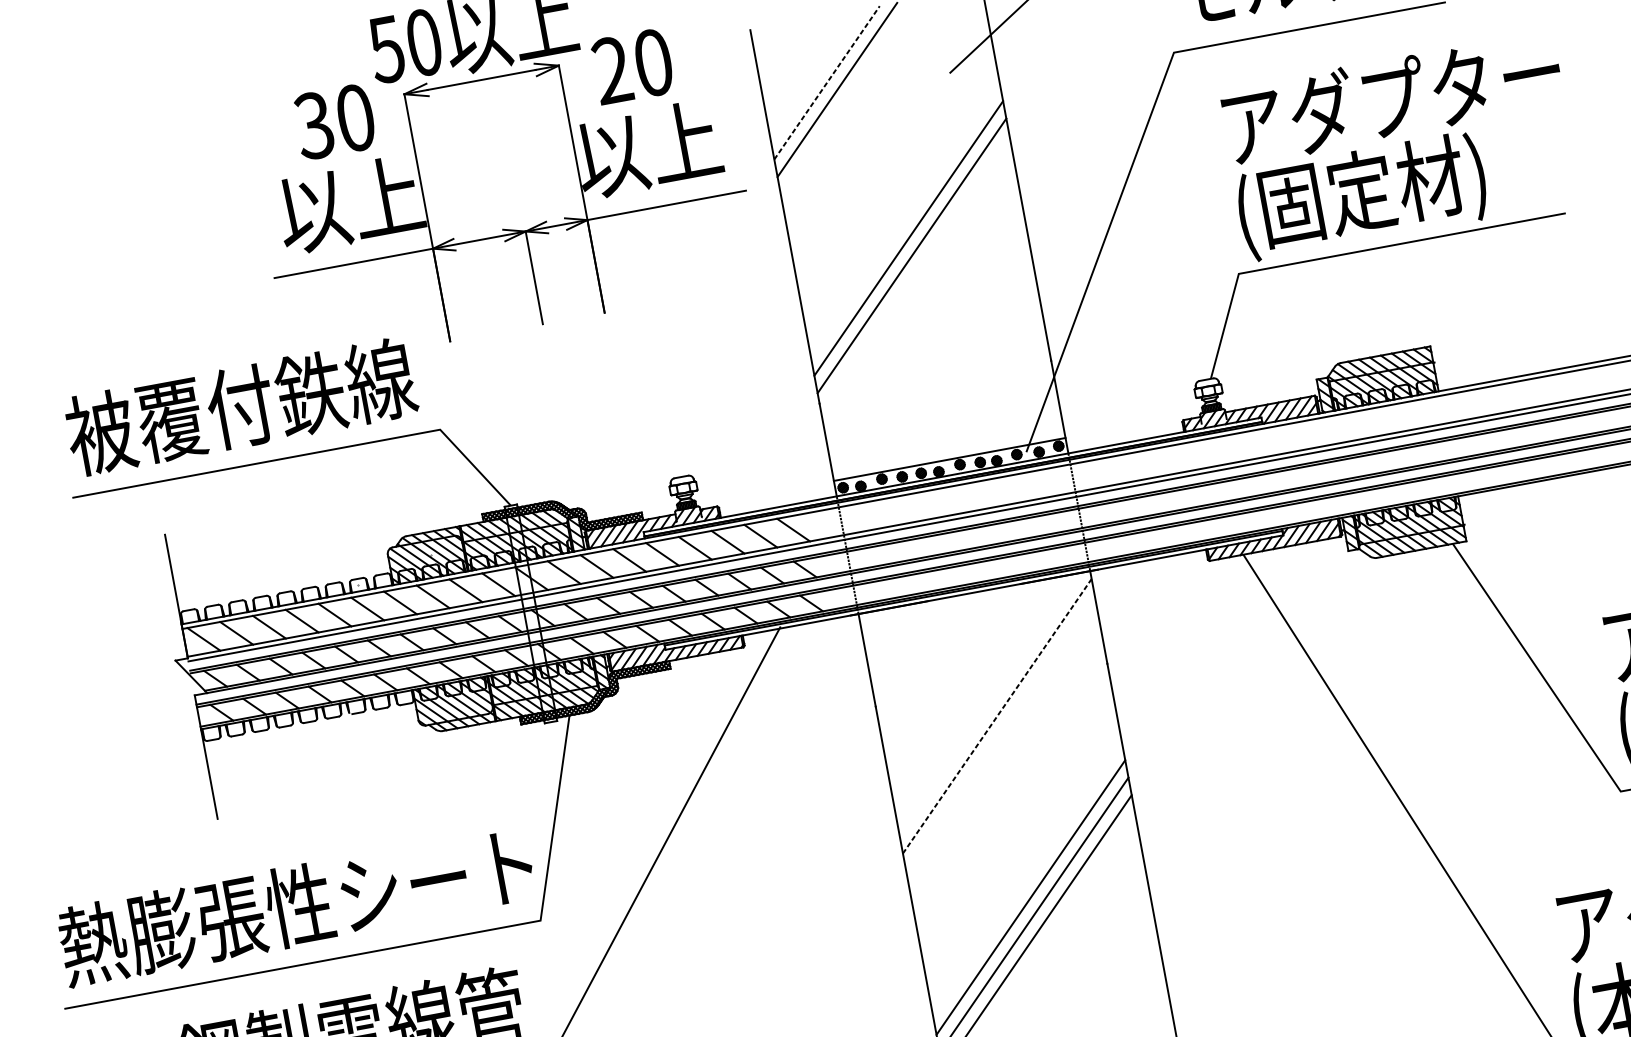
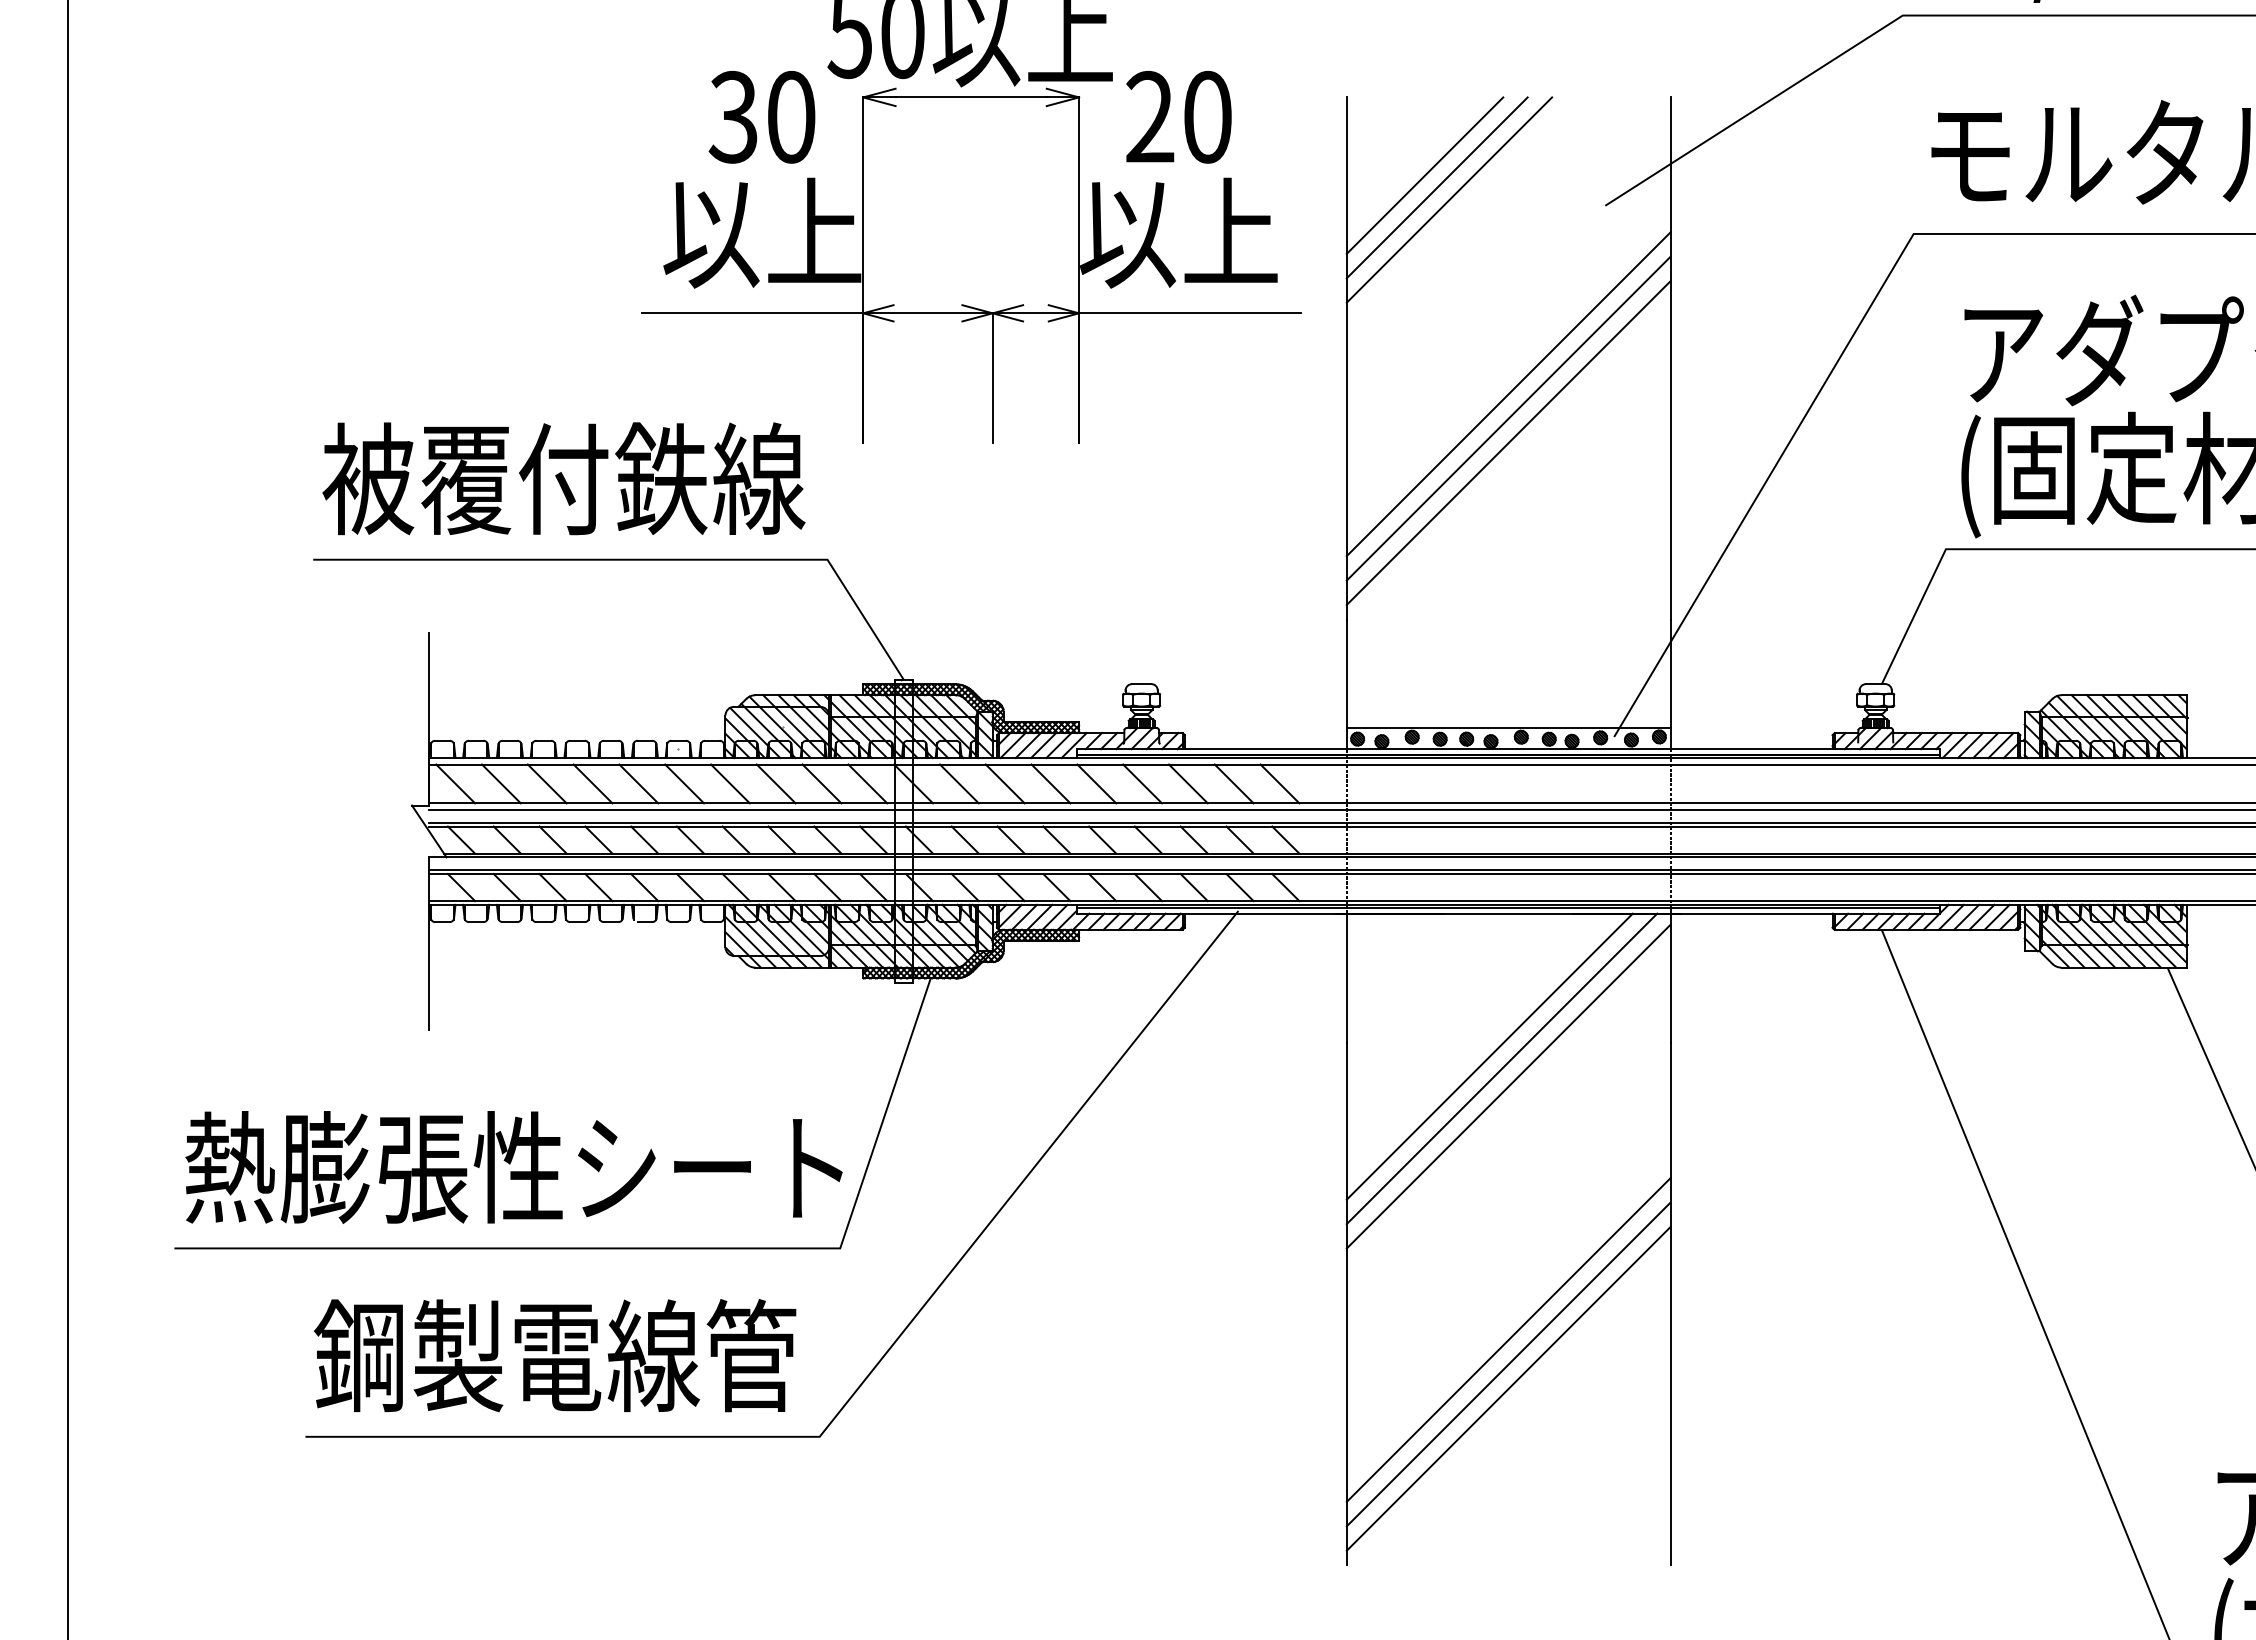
line: (816, 75) -> (1424, 175), added
line: (827, 82) -> (1437, 187), dashed -> solid
line: (905, 221) -> (1508, 394), added
line: (979, 697) -> (1489, 1056), added
line: (989, 704) -> (1501, 1068), added
line: (997, 716) -> (1508, 1086), dashed -> solid

